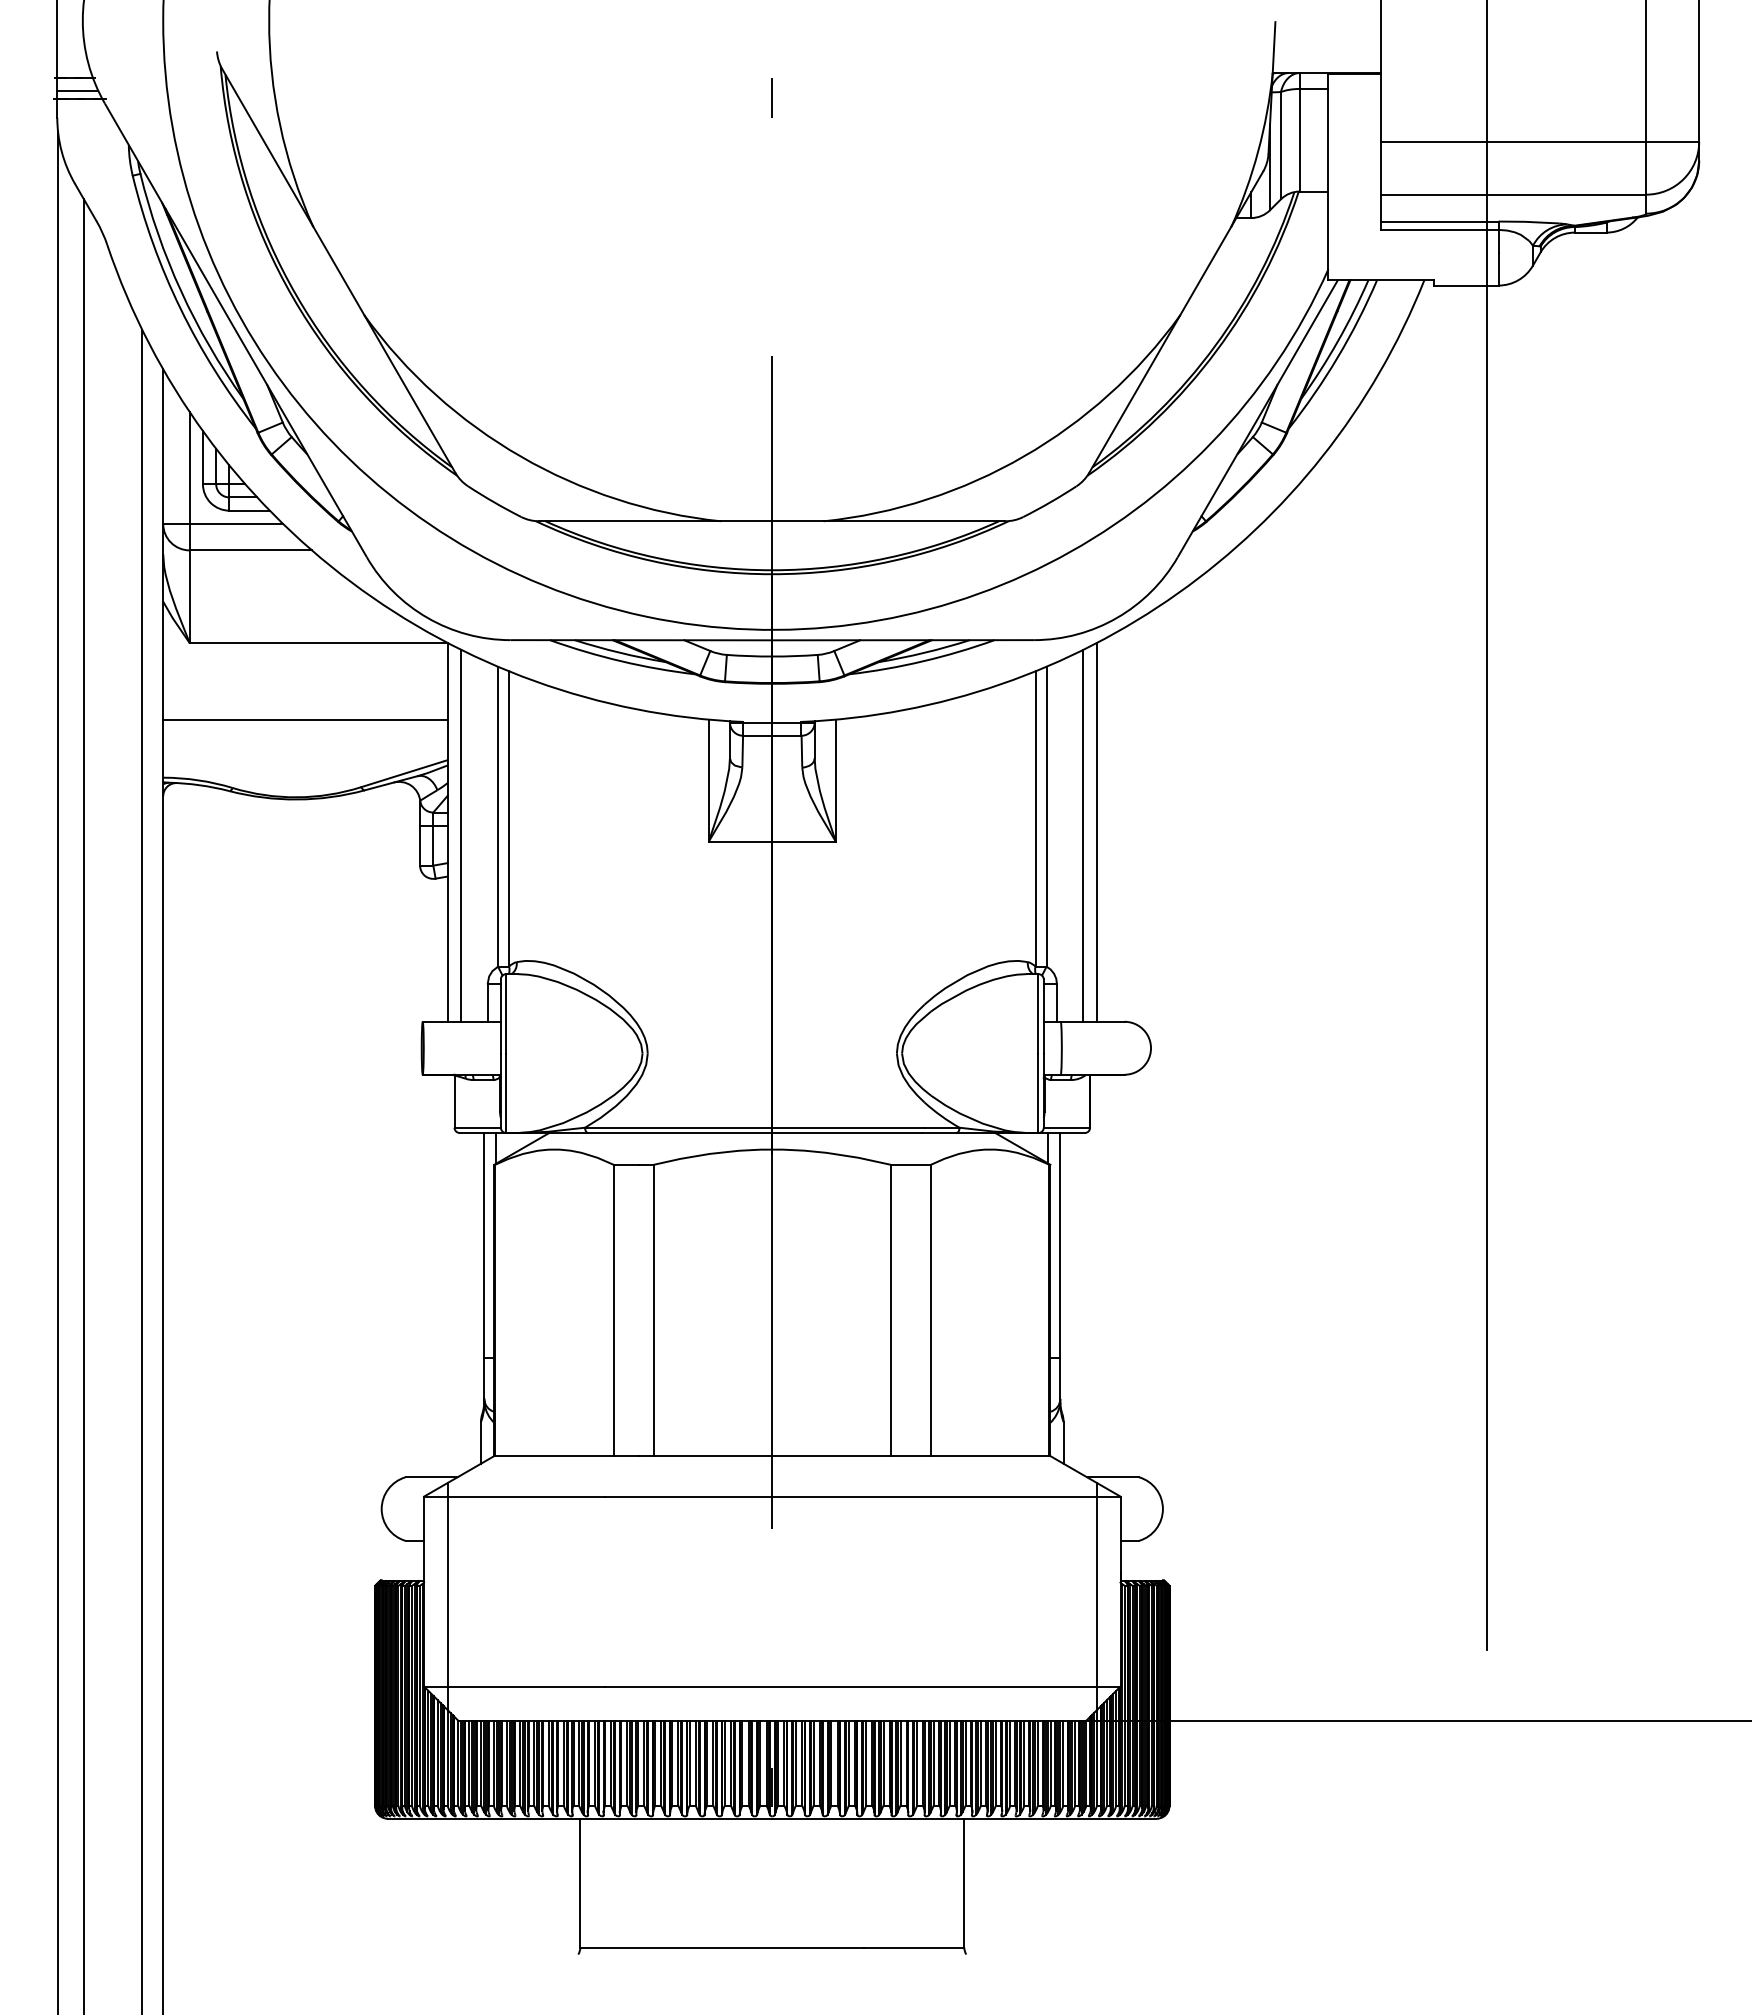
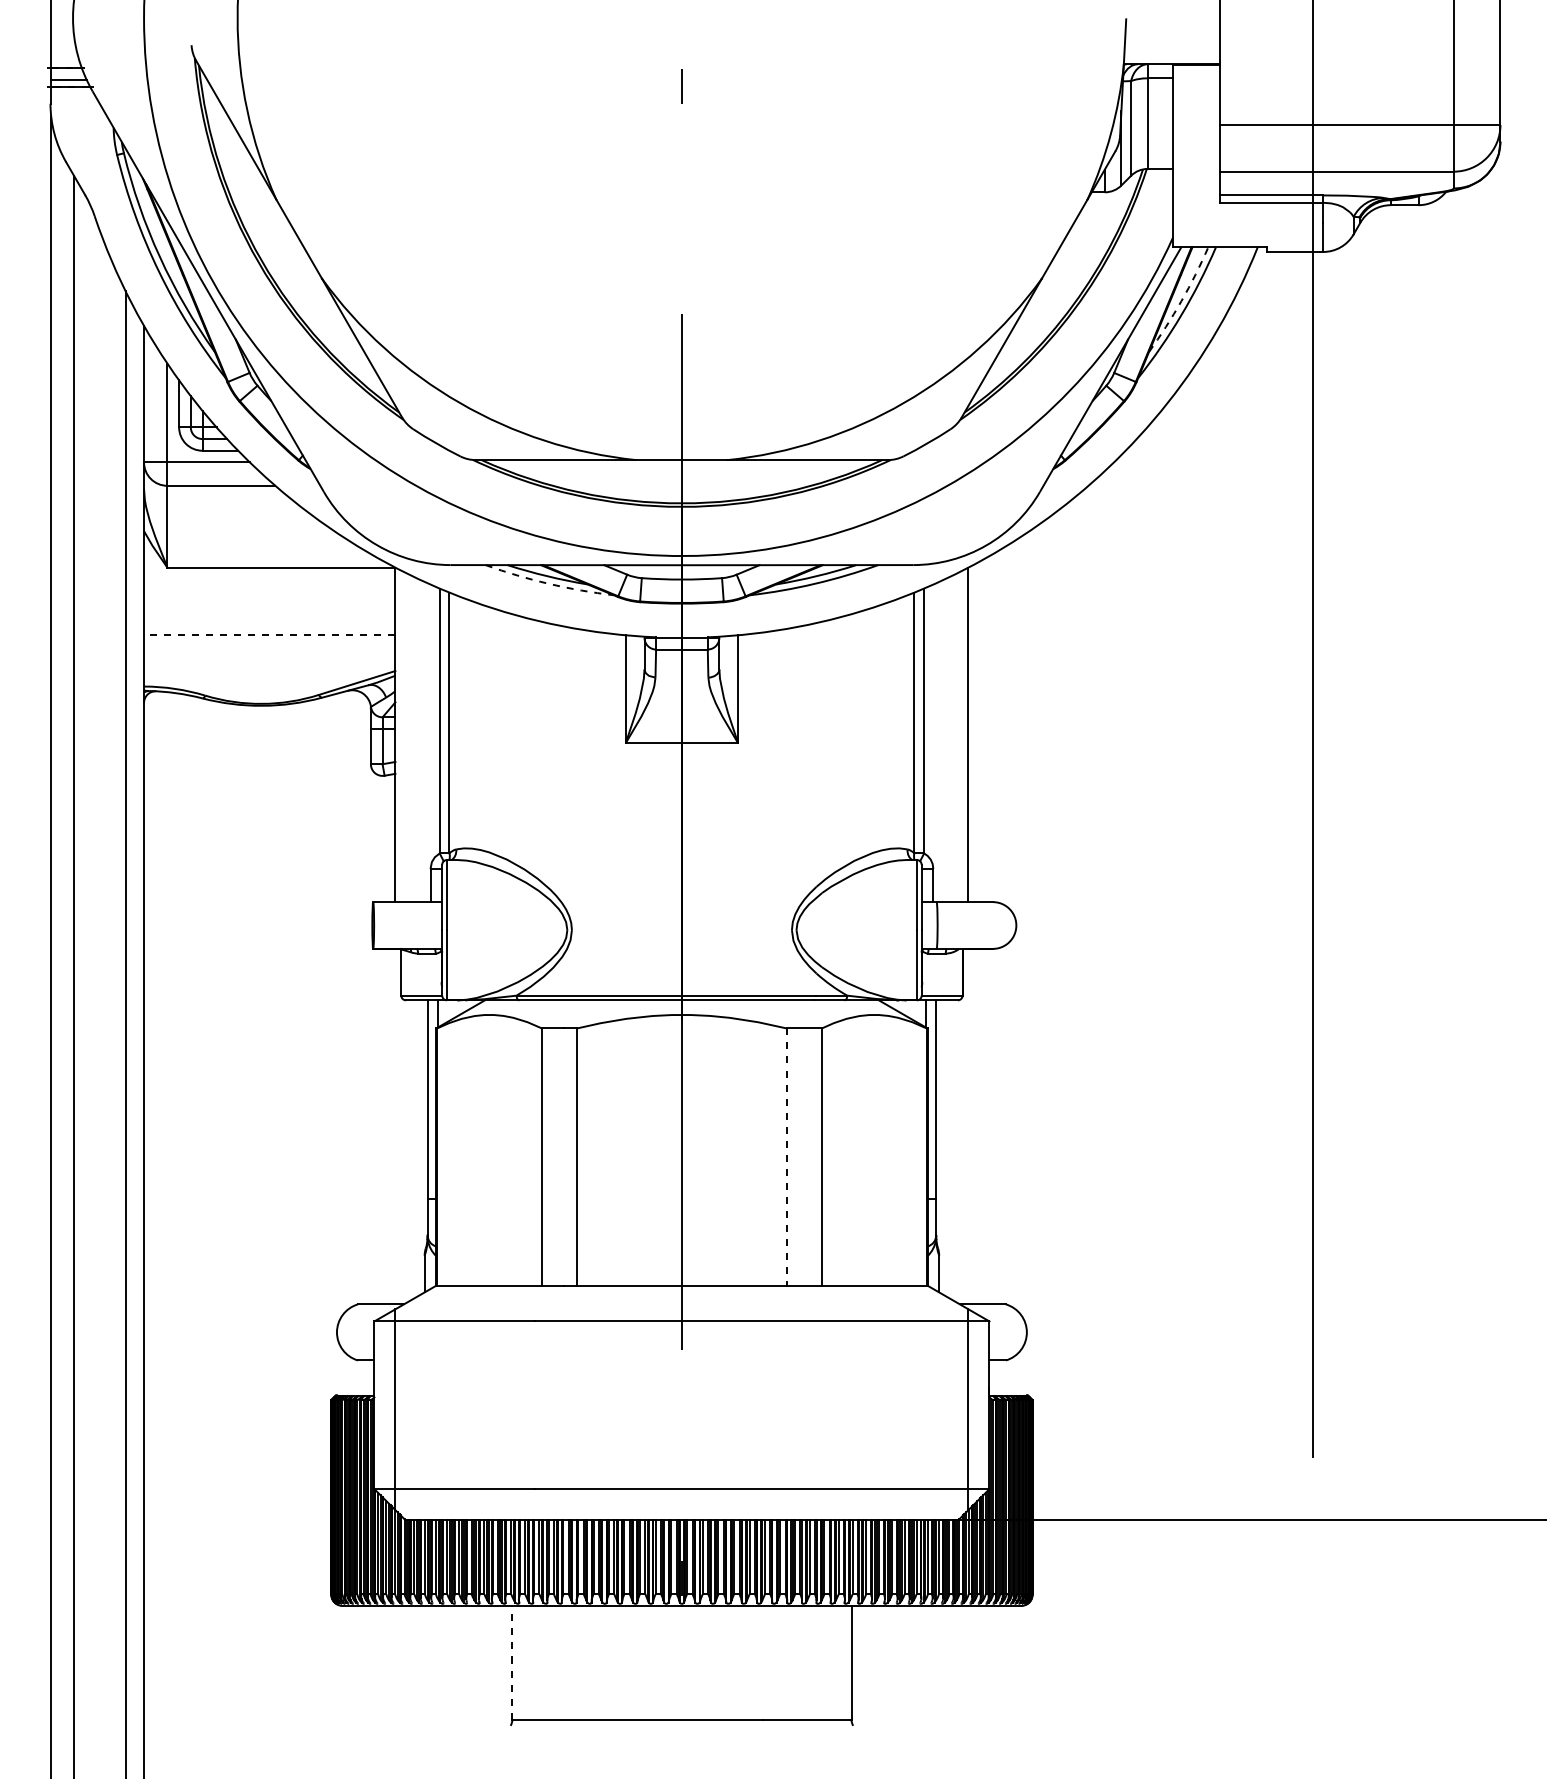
arc: (1337, 341) -> (1181, 301), solid -> dashed
arc: (621, 661) -> (548, 583), solid -> dashed
line: (305, 719) -> (269, 635), solid -> dashed
line: (461, 835) -> (407, 737), removed
line: (1083, 835) -> (956, 737), removed
line: (890, 1310) -> (786, 1157), solid -> dashed
line: (580, 1882) -> (512, 1662), solid -> dashed

